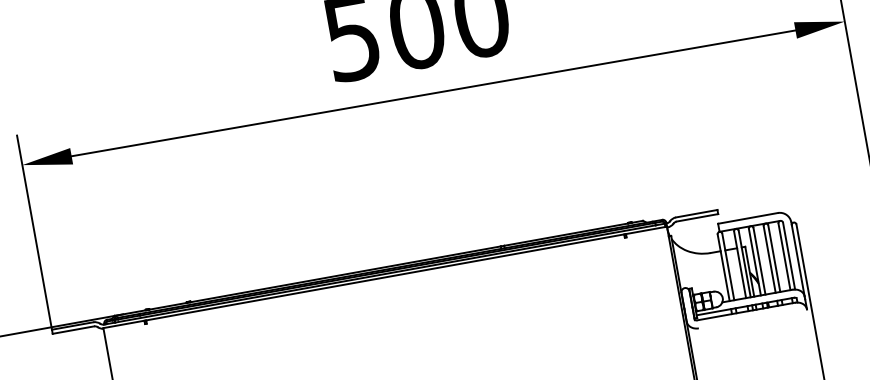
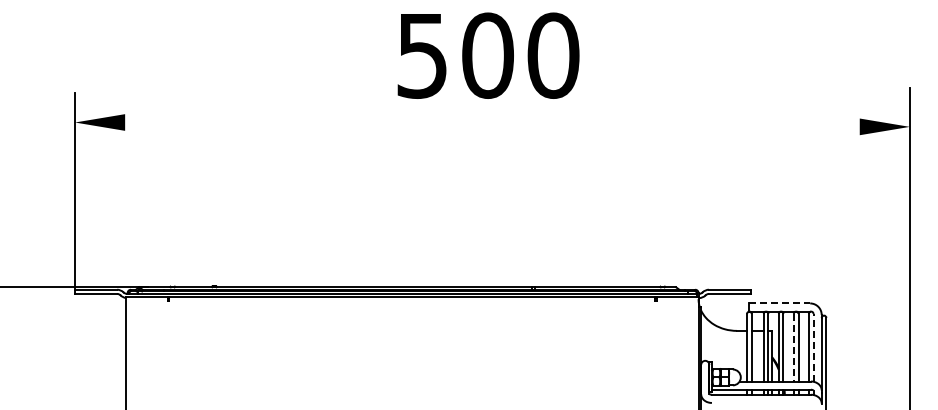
line: (433, 93) -> (492, 124), removed
line: (748, 218) -> (780, 303), solid -> dashed
line: (789, 255) -> (813, 347), solid -> dashed
line: (769, 259) -> (793, 347), solid -> dashed

